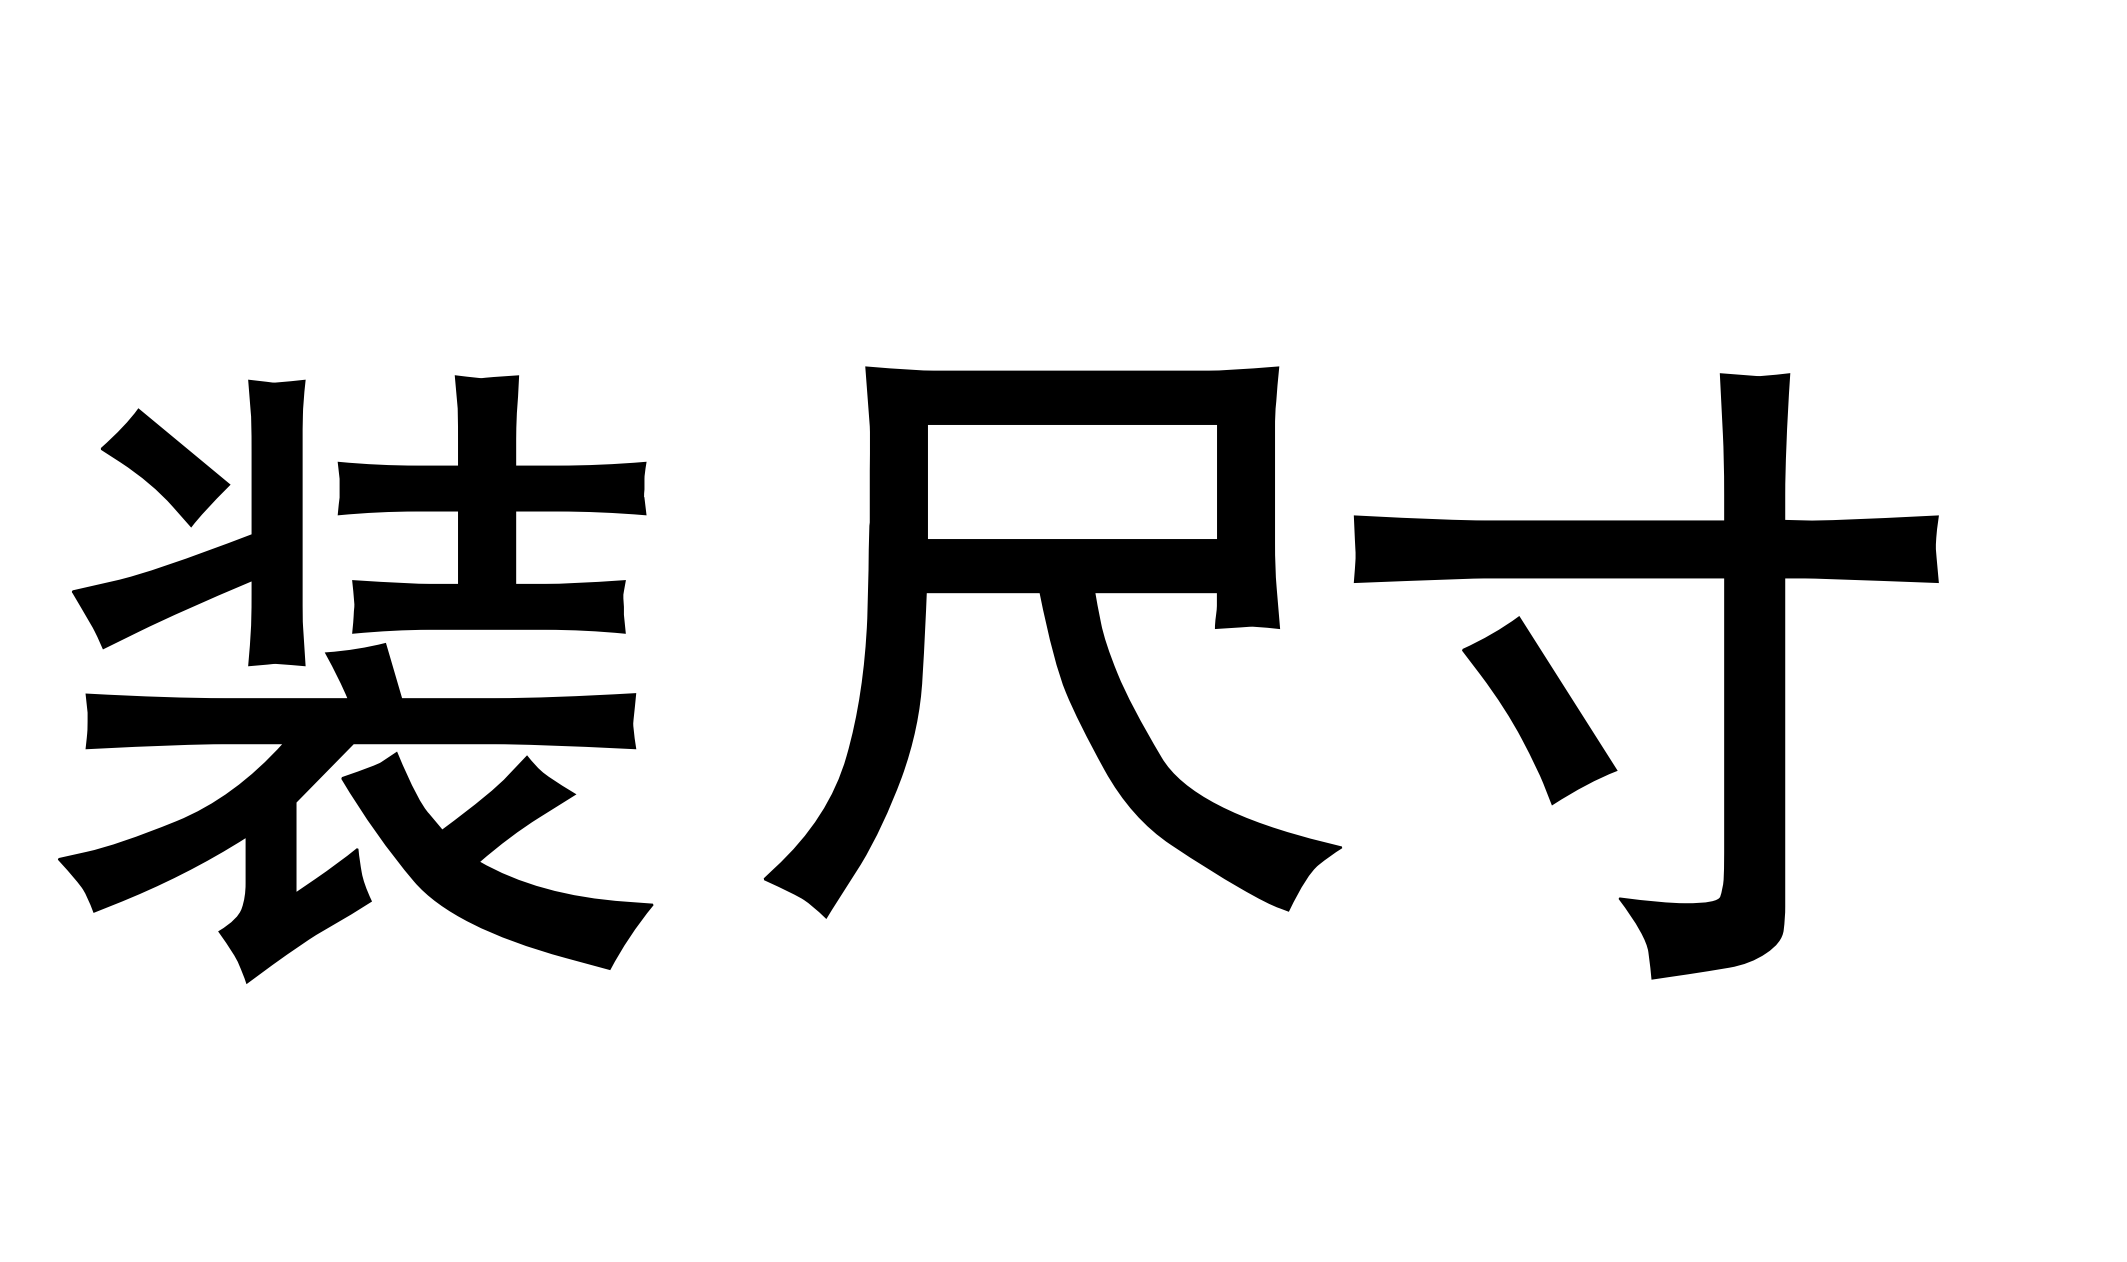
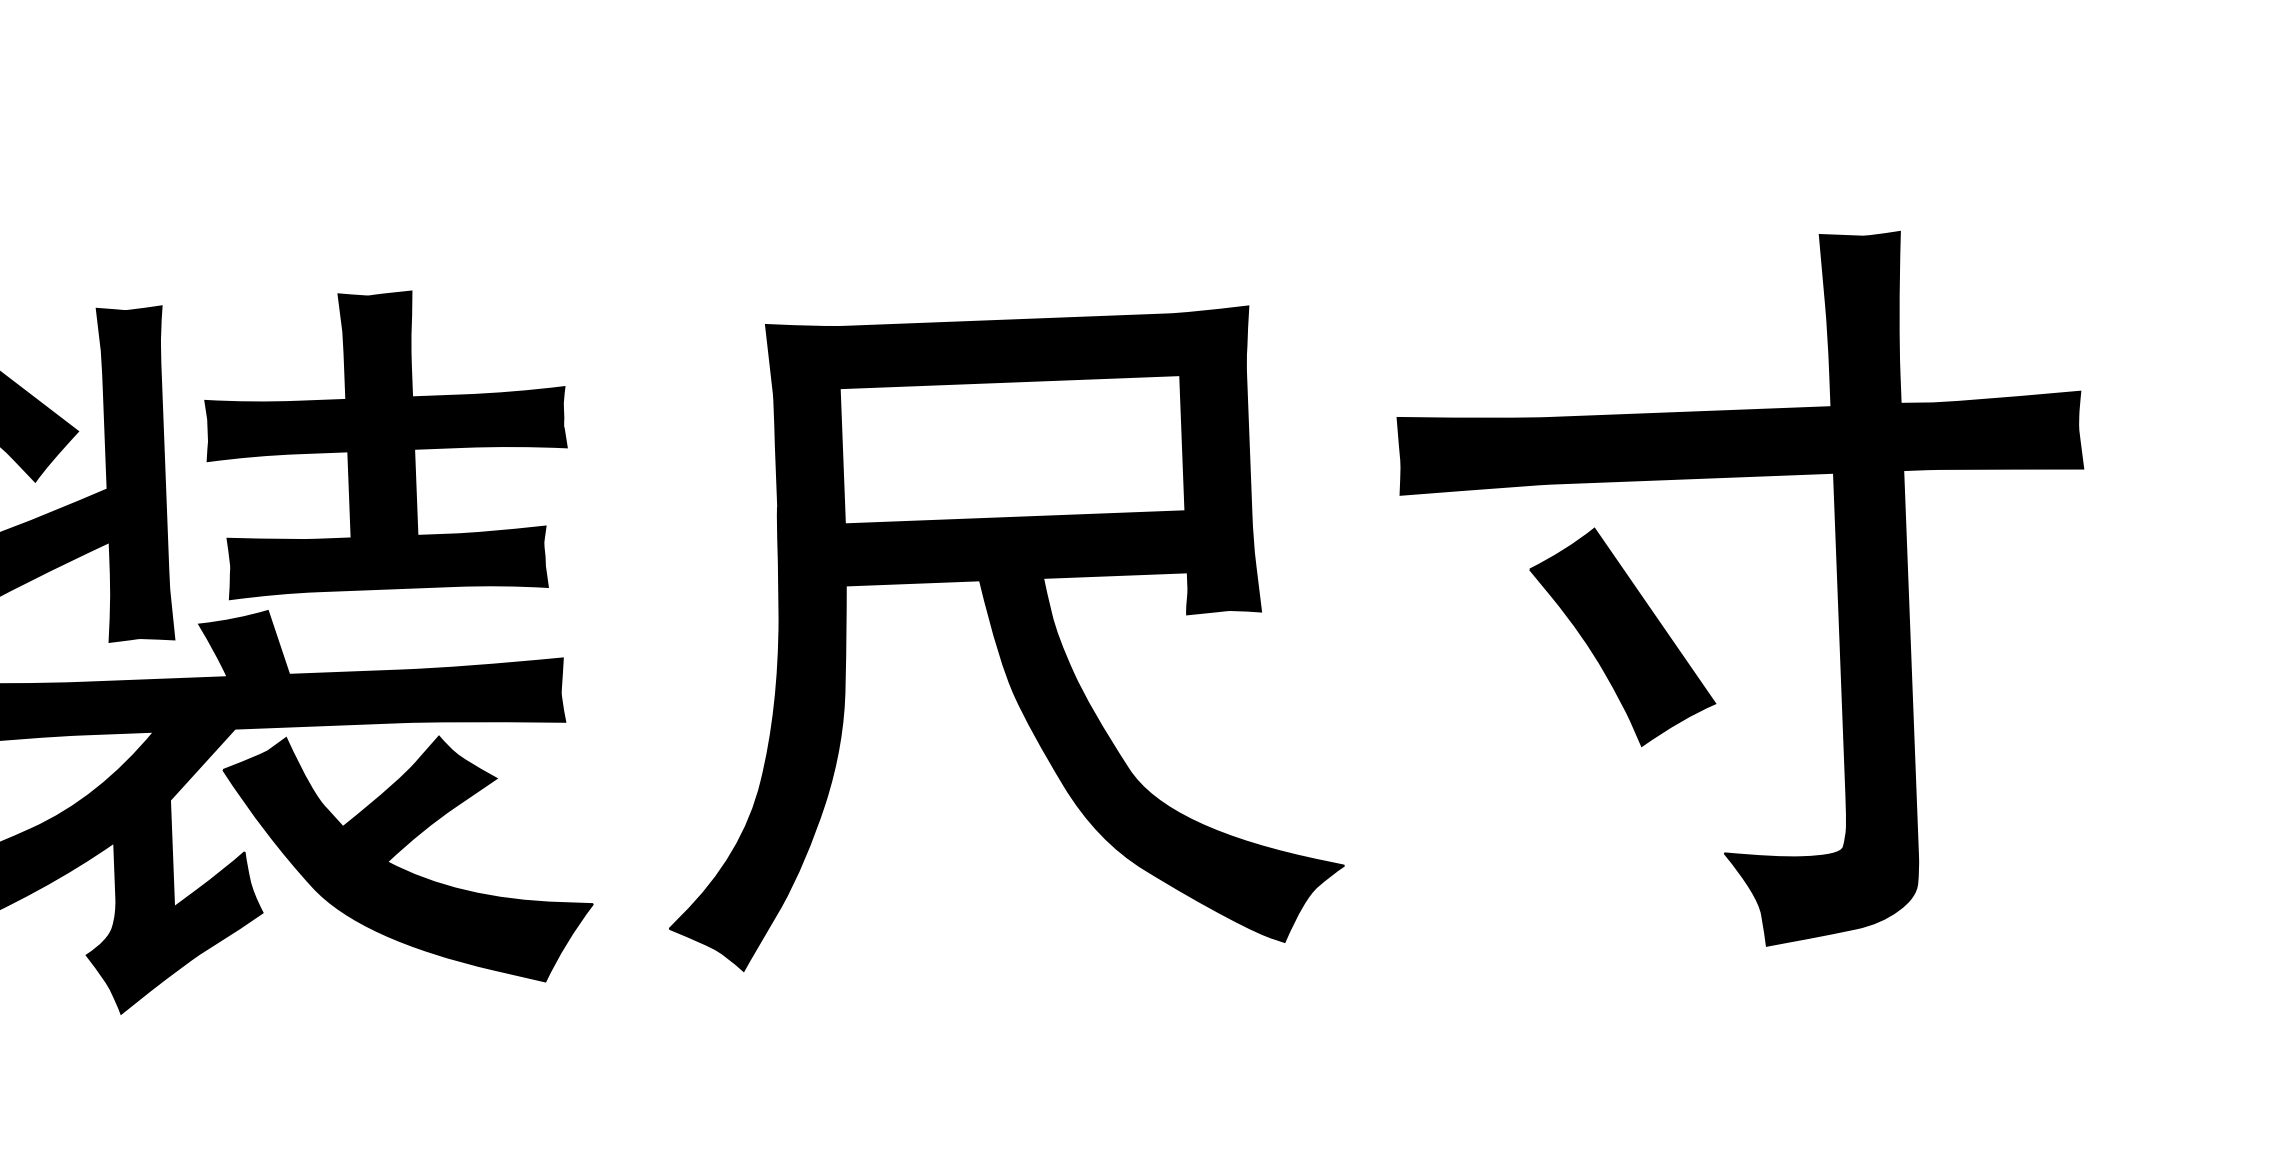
part: (1052, 642) -> (996, 638), moved

